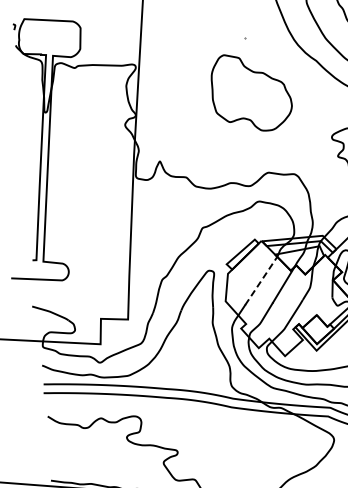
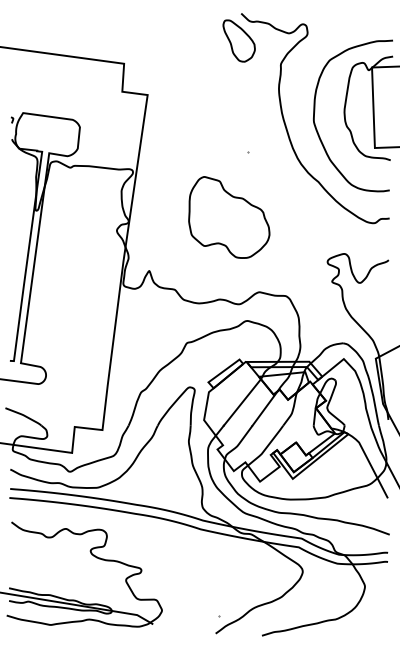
part: (251, 92) -> (229, 217), moved
line: (261, 280) -> (242, 402), dashed -> solid

